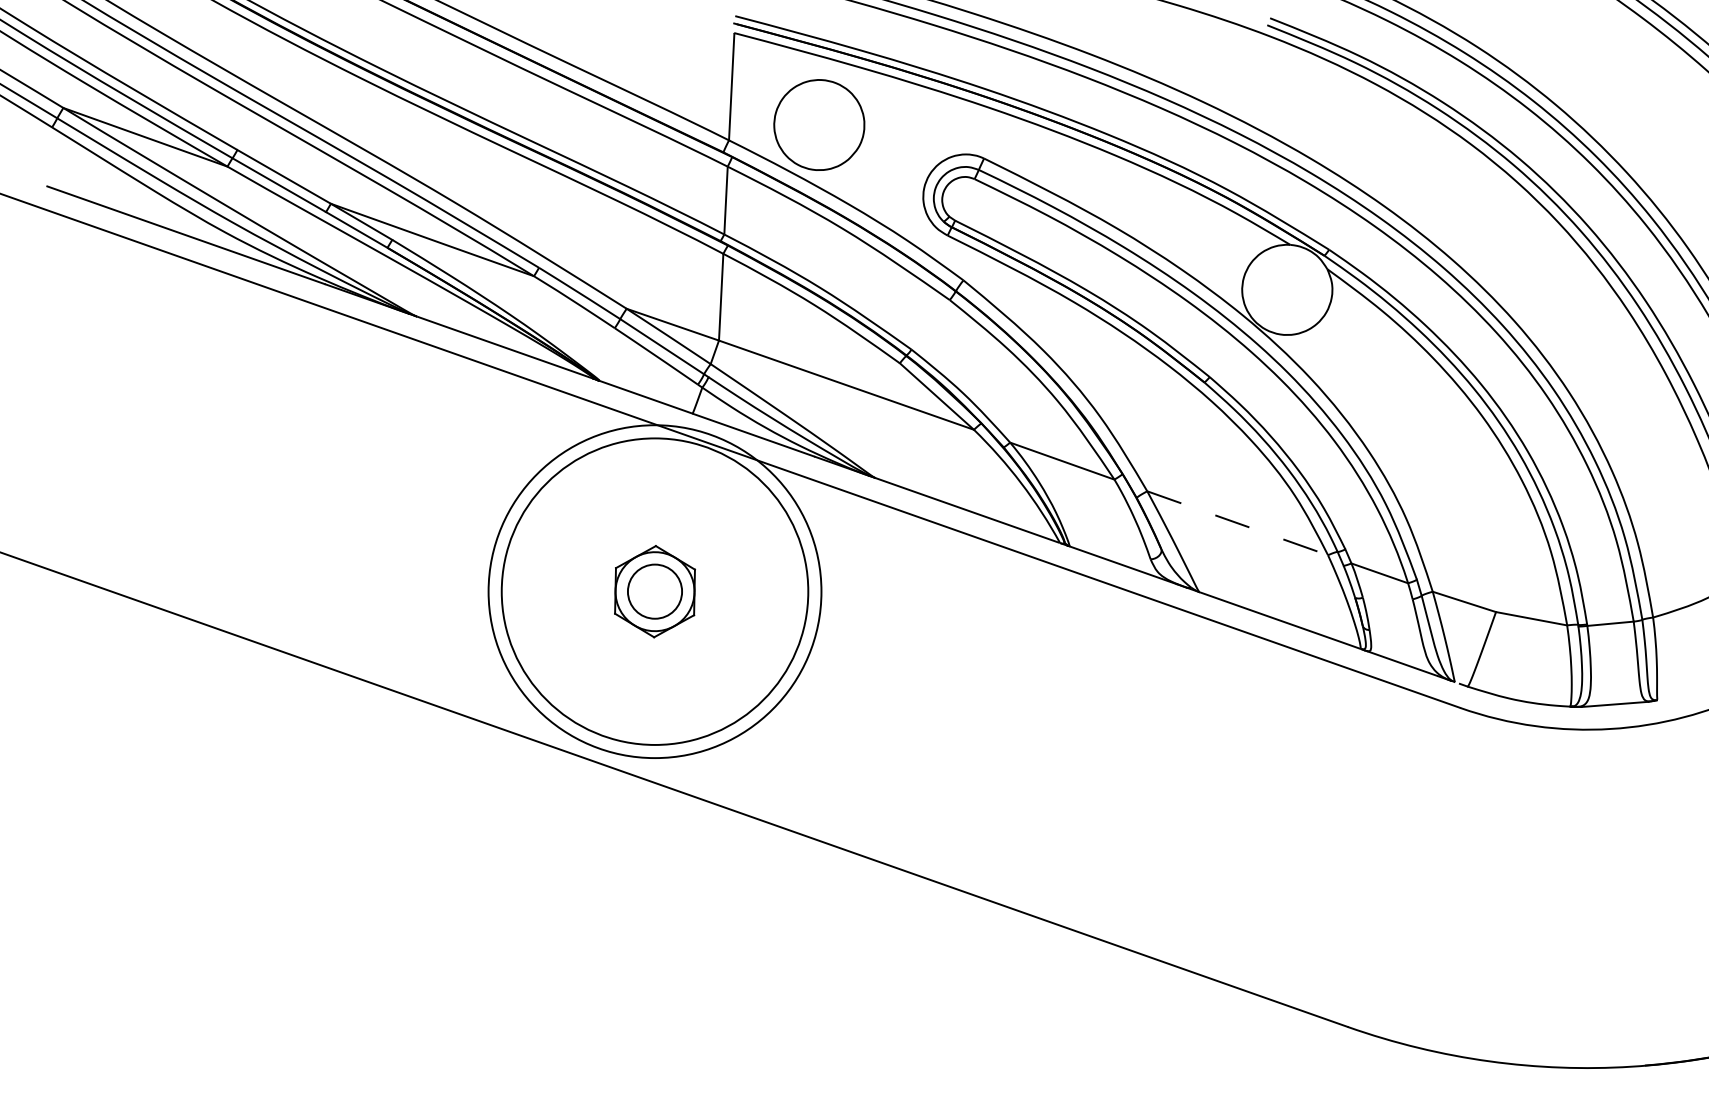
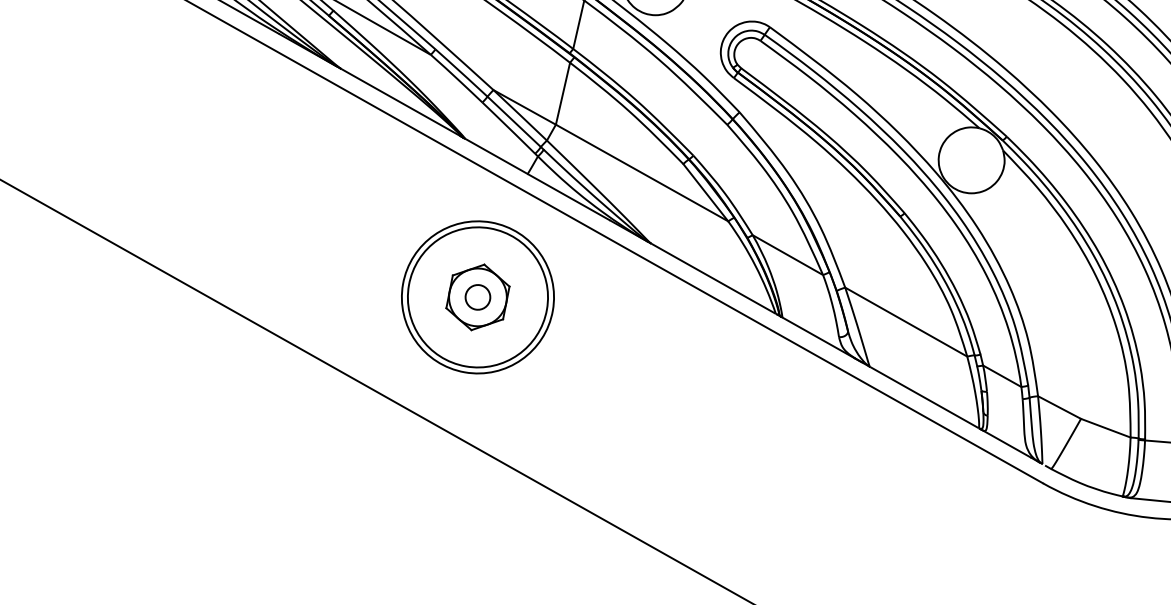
line: (1237, 523) -> (906, 322), dashed -> solid
circle: (654, 591) -> (477, 297), size x0.62
circle: (654, 591) -> (477, 297), size x0.62
circle: (655, 591) -> (478, 297), size x0.62

